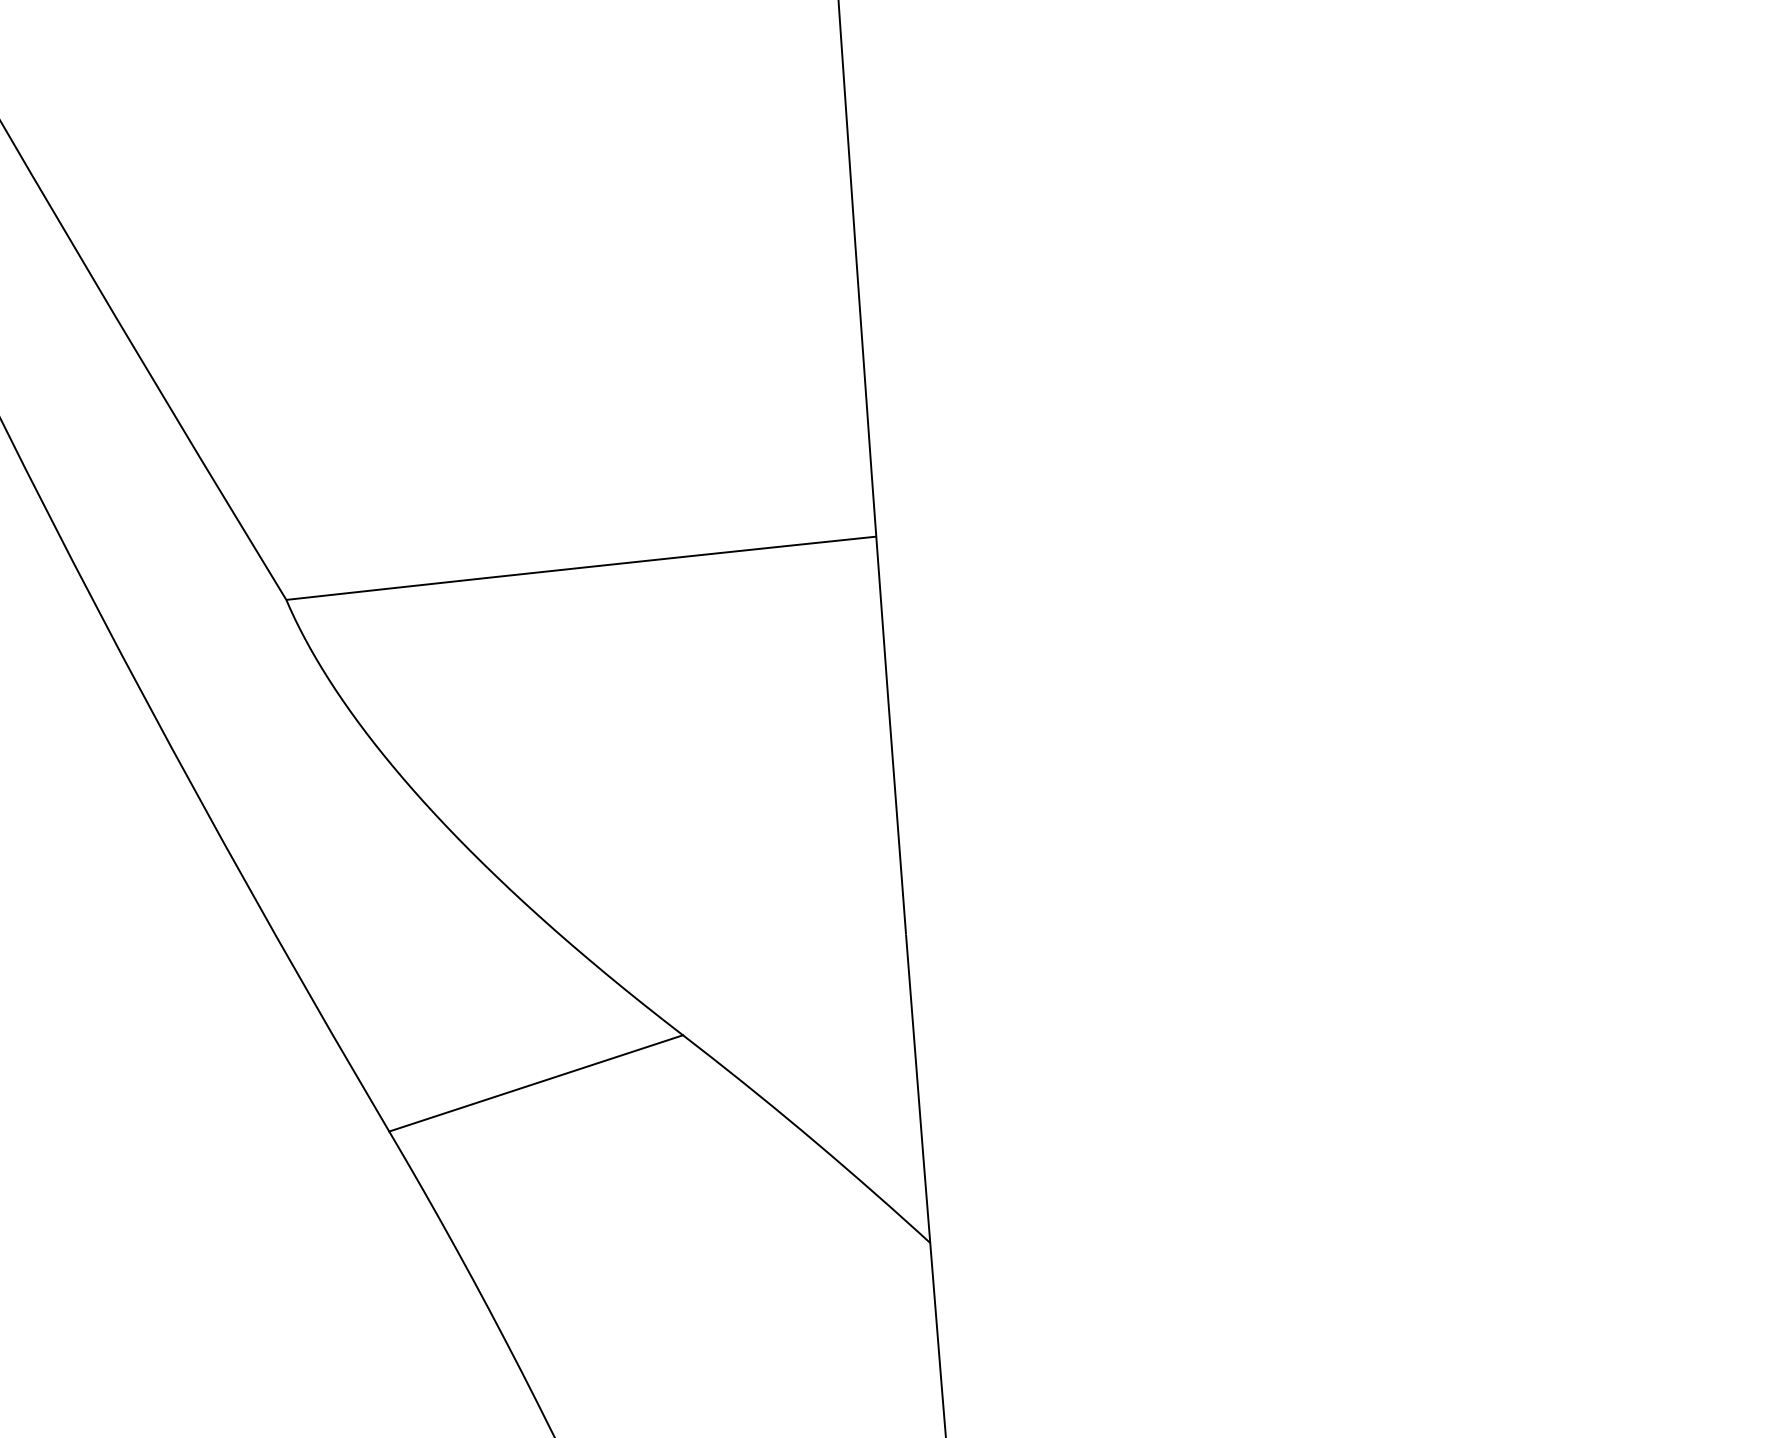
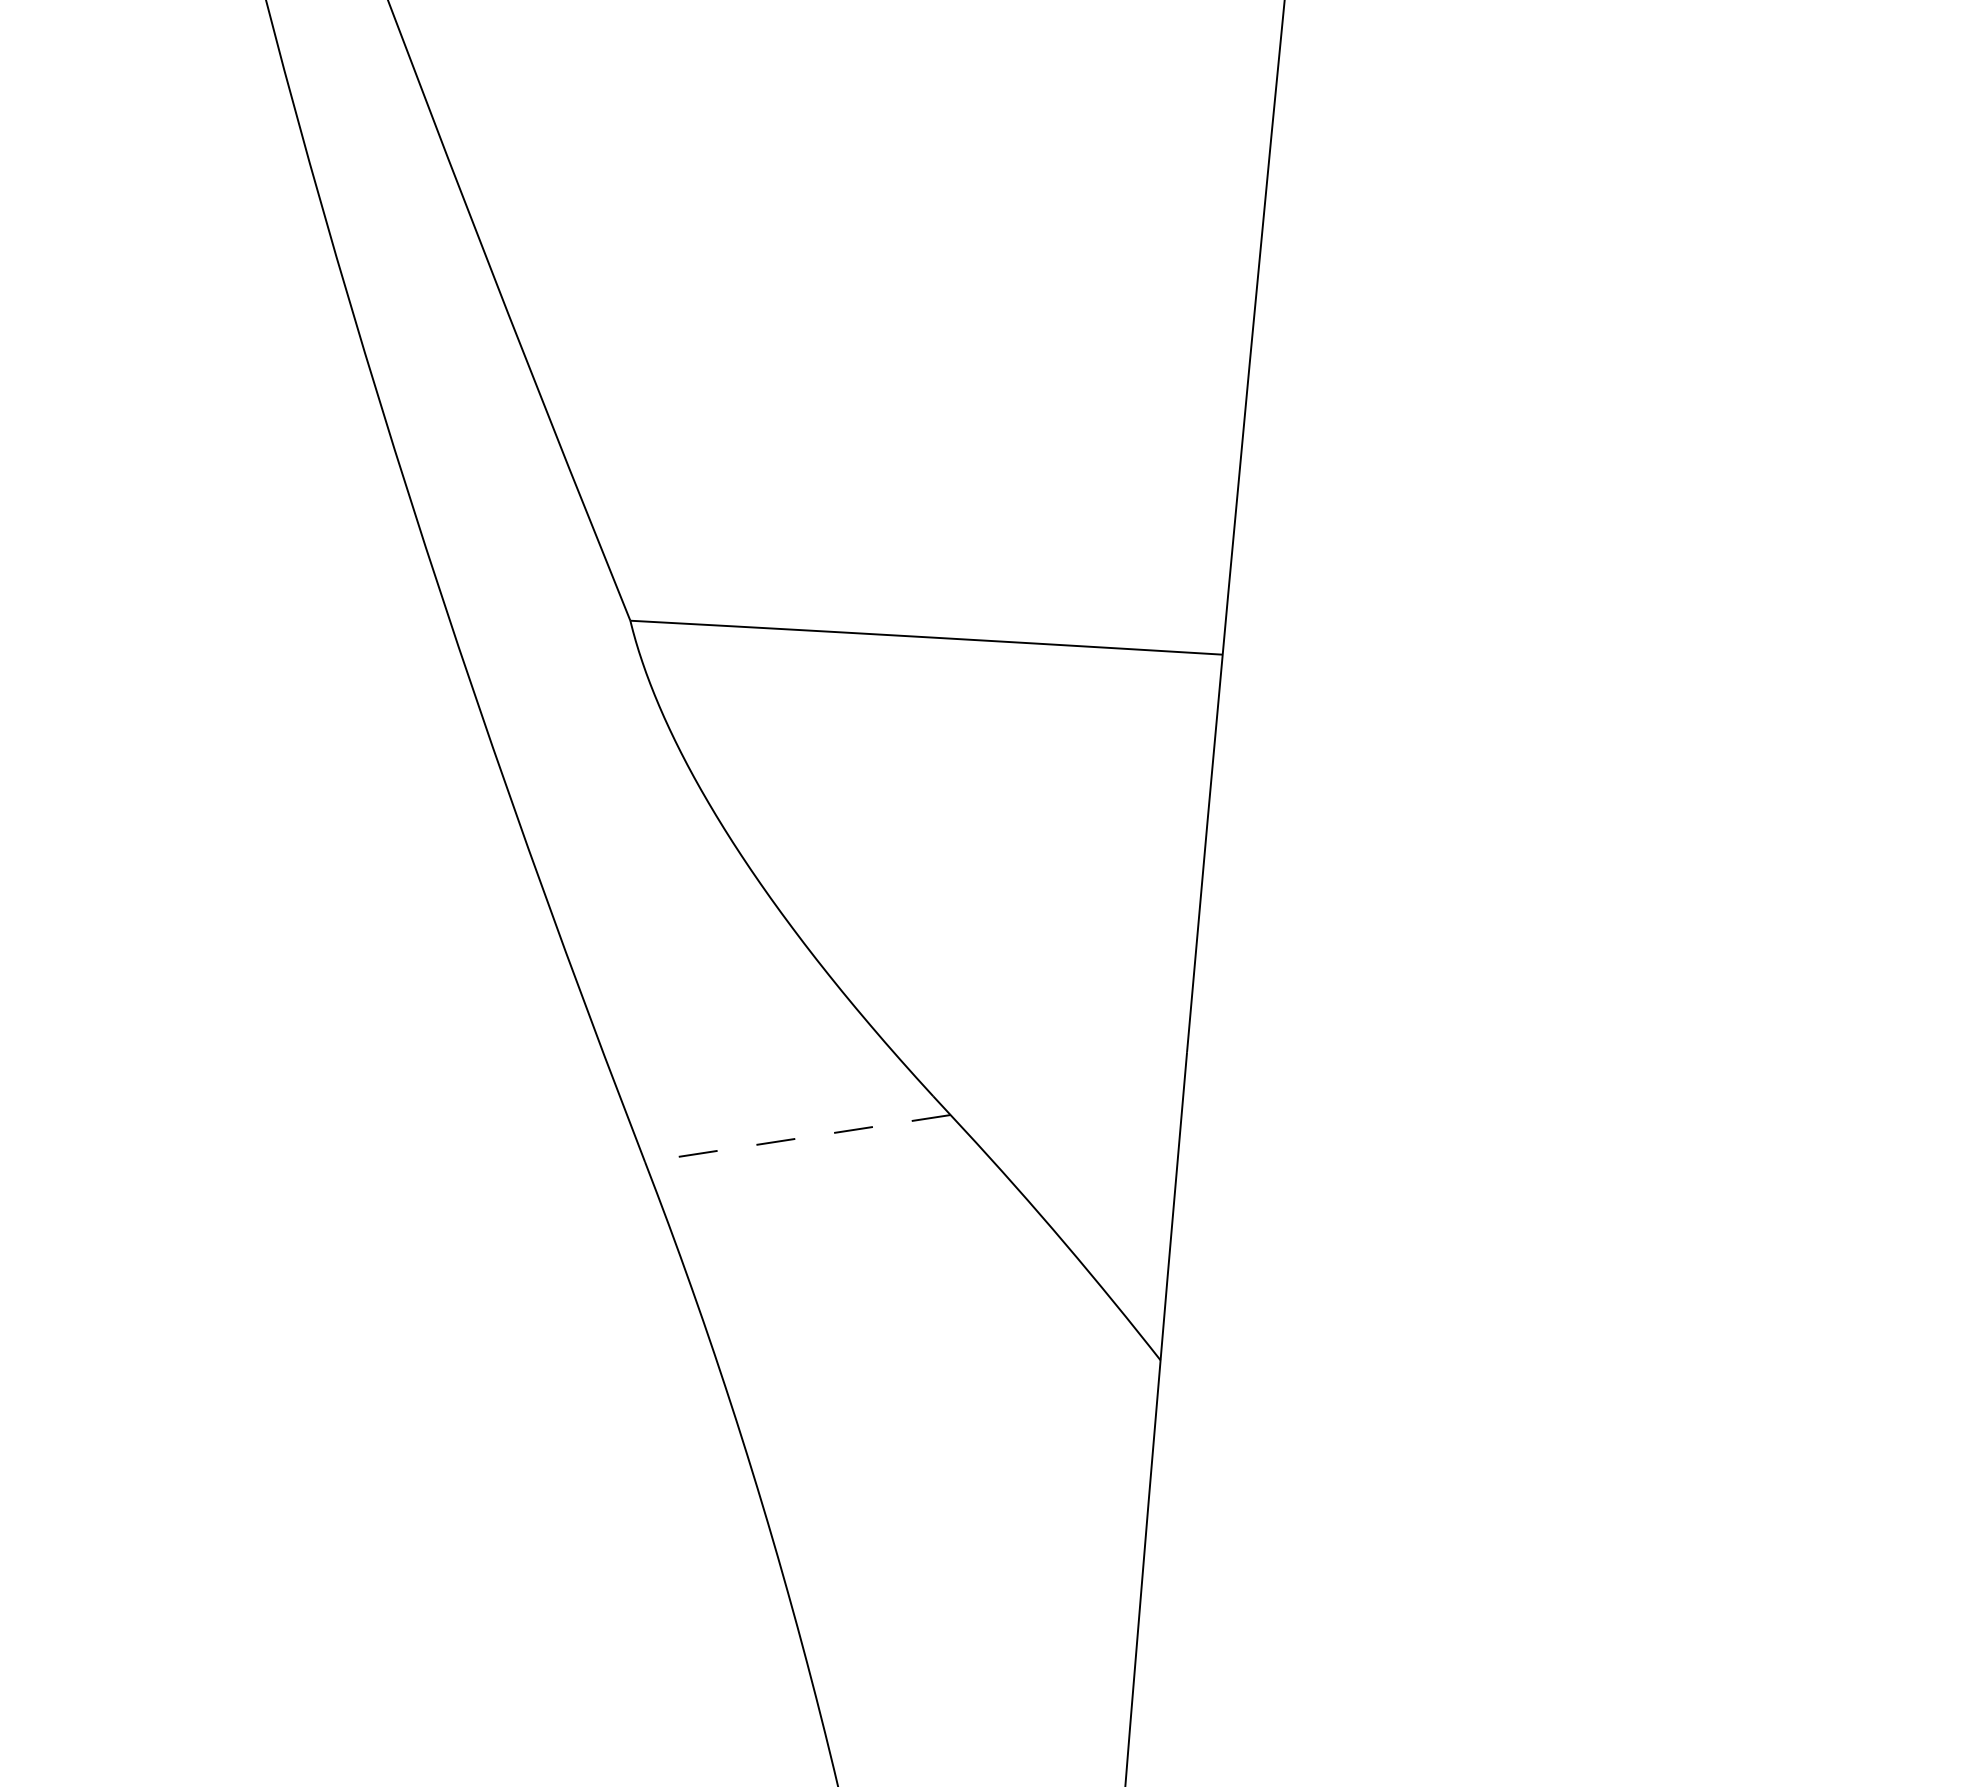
line: (535, 1083) -> (797, 1138), solid -> dashed

